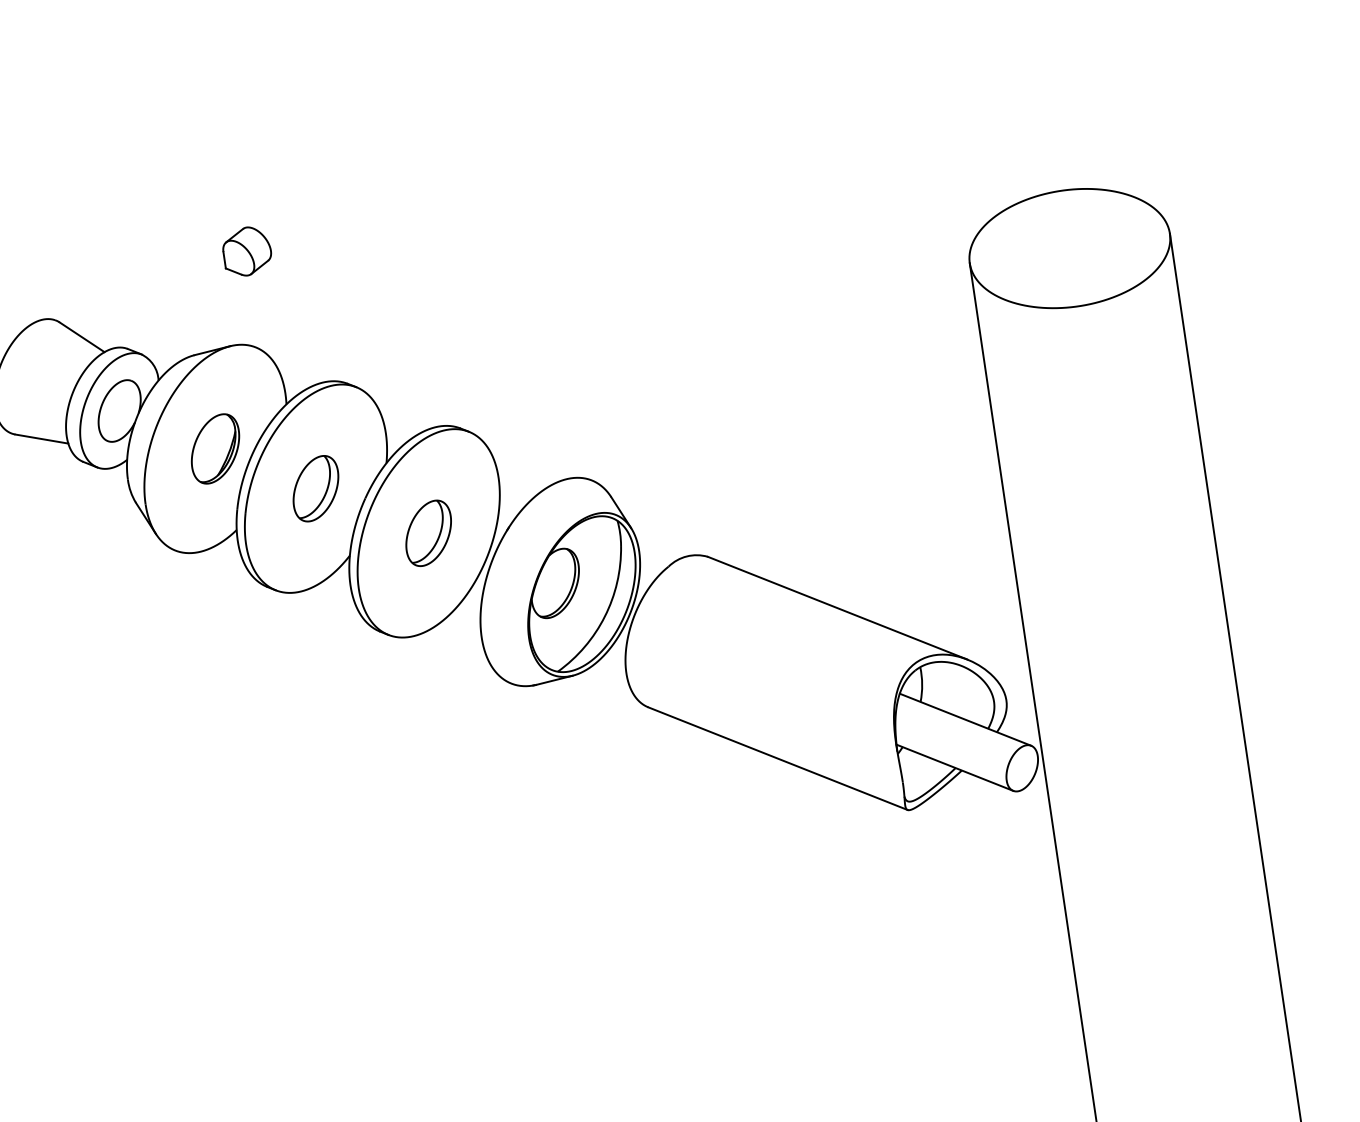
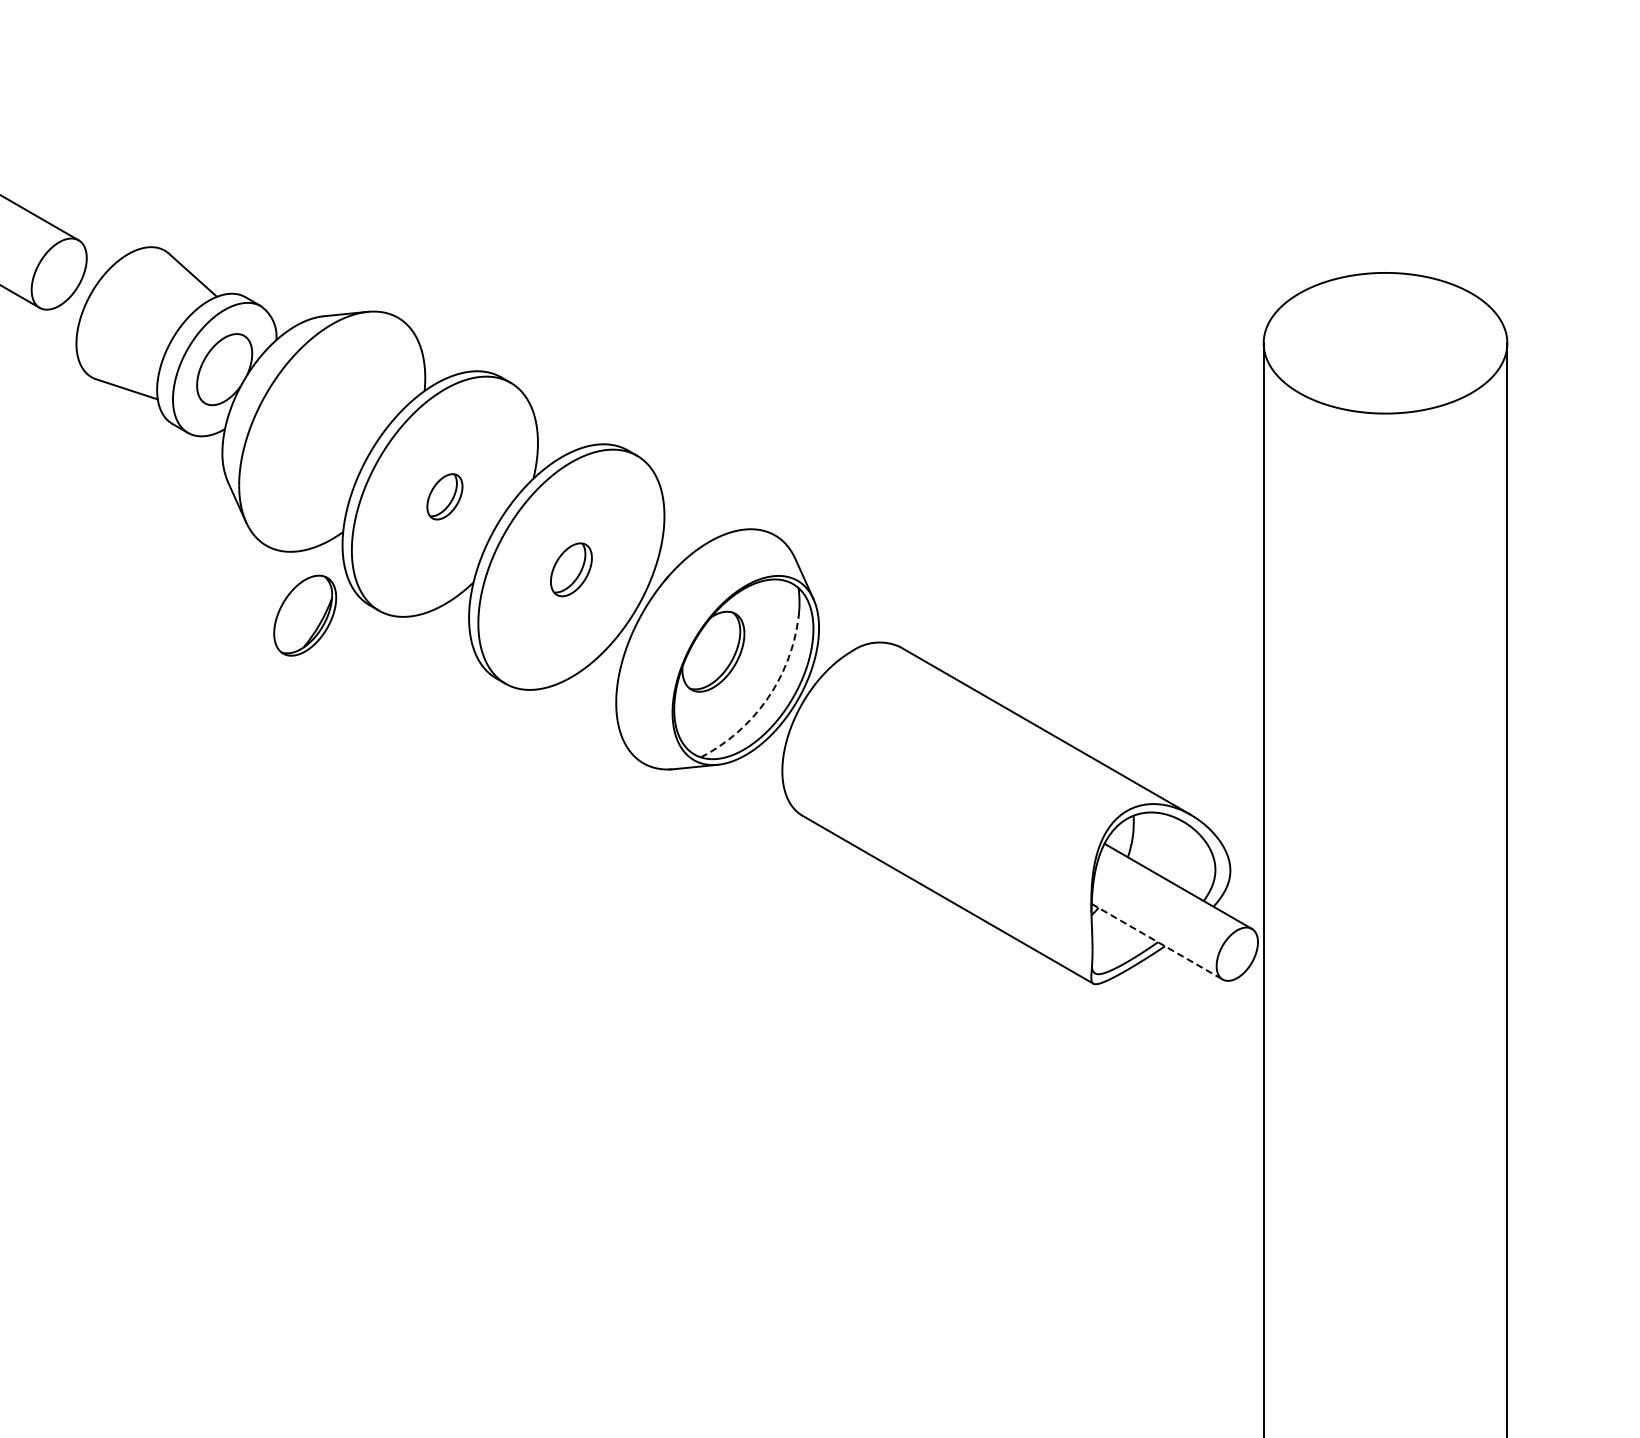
part: (246, 251) -> (404, 201), removed
part: (215, 448) -> (305, 615), moved
part: (315, 488) -> (444, 496), size x0.6
part: (428, 533) -> (571, 569), size x0.7
arc: (604, 617) -> (766, 700), solid -> dashed
line: (955, 767) -> (1157, 941), solid -> dashed

